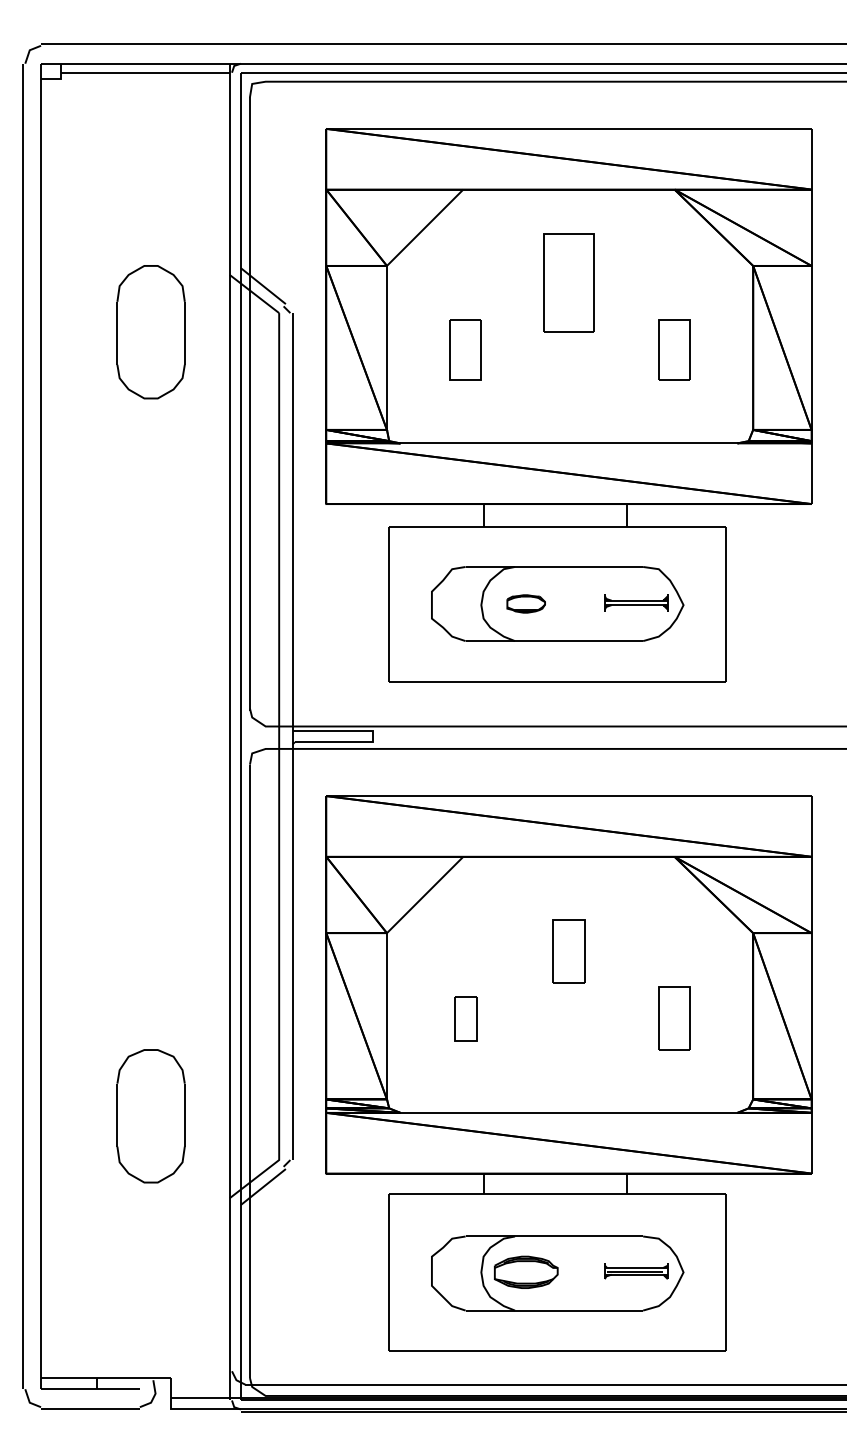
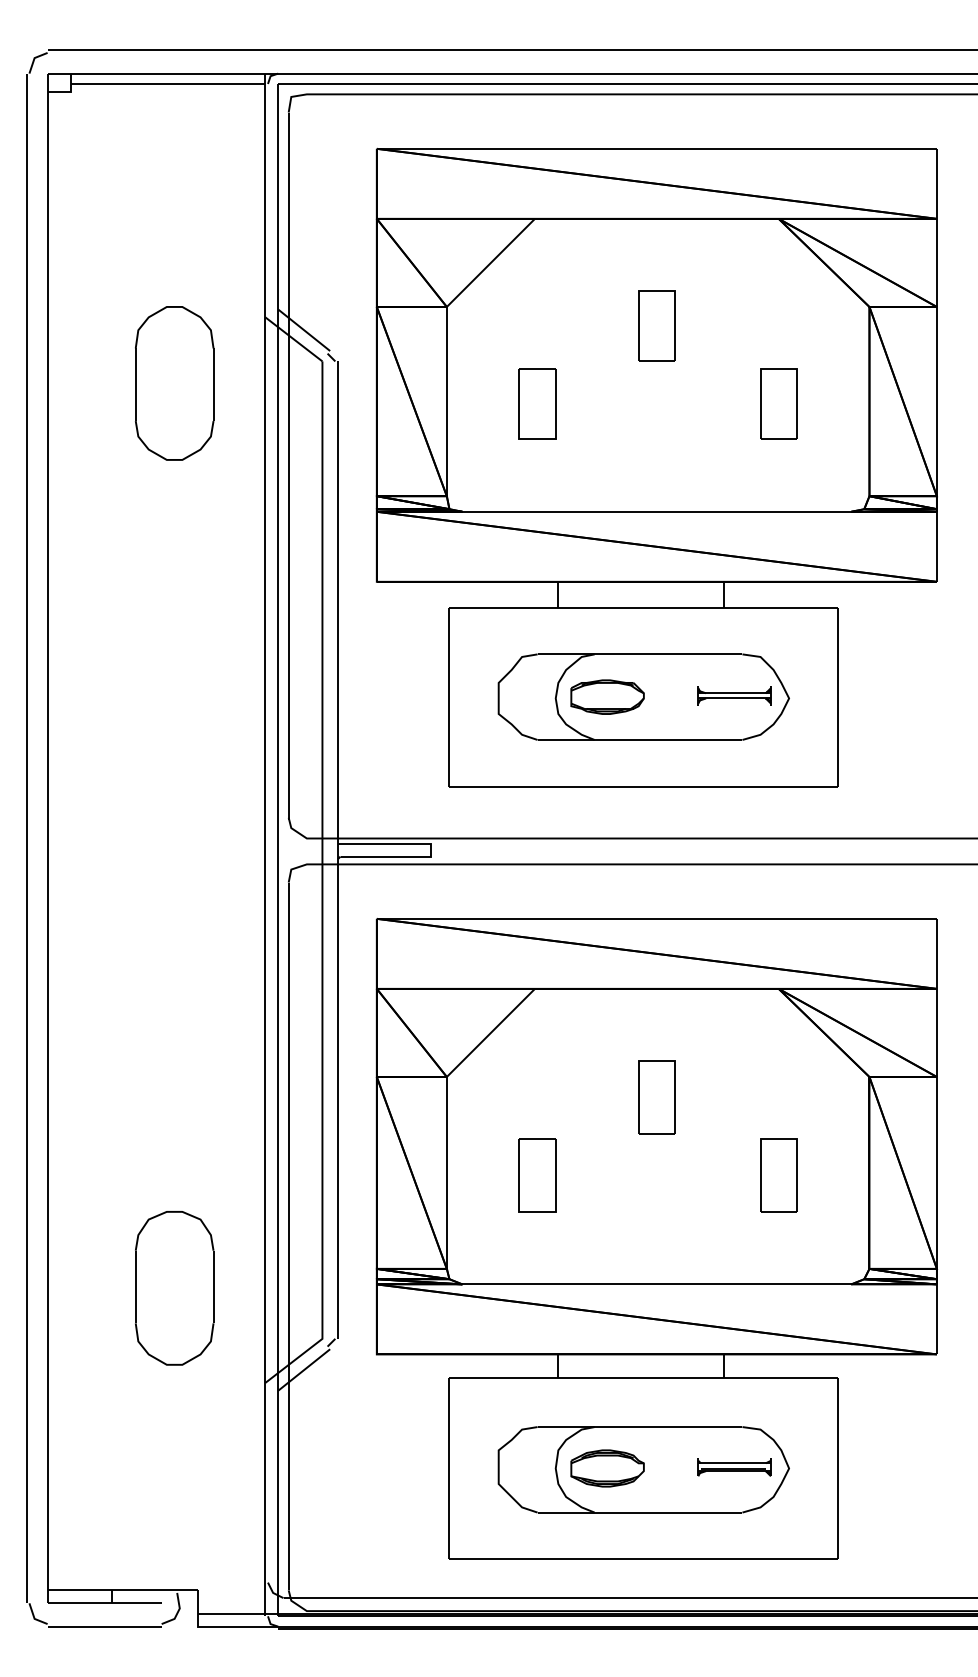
part: (568, 281) -> (656, 325), size x0.62
part: (526, 603) -> (607, 696), size x1.67
part: (465, 1018) -> (537, 1175), size x1.43

